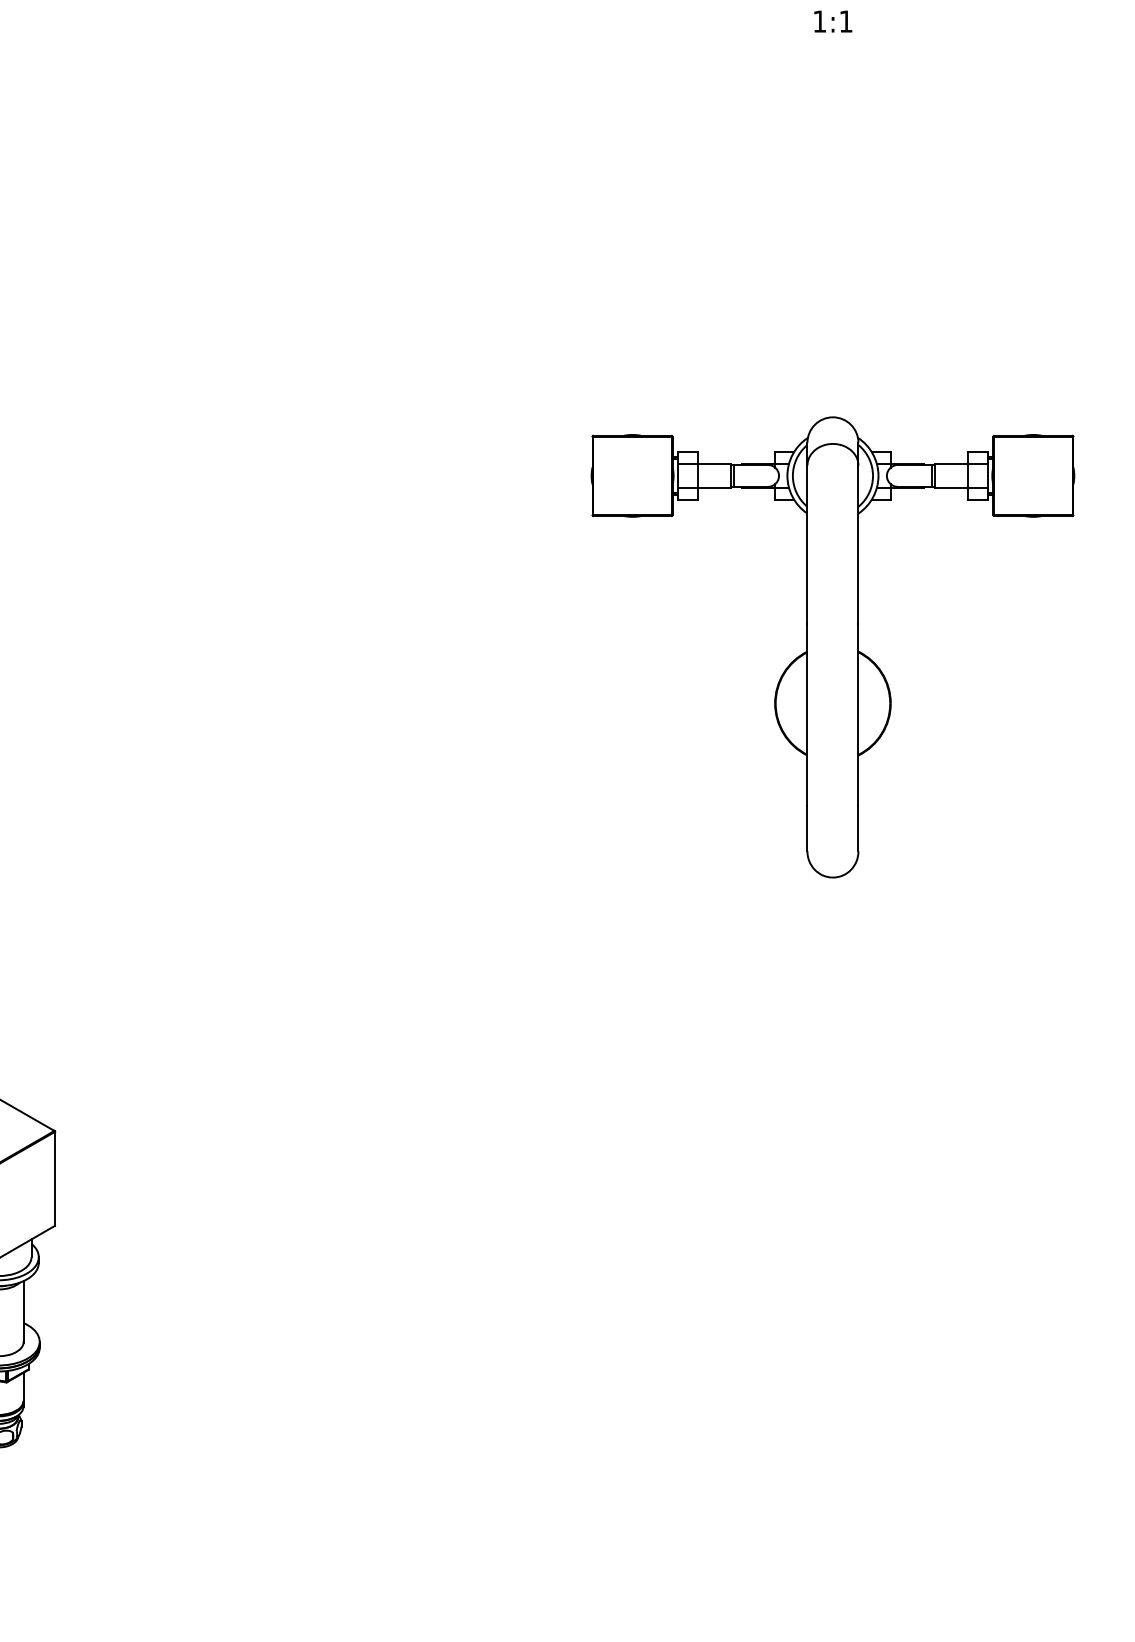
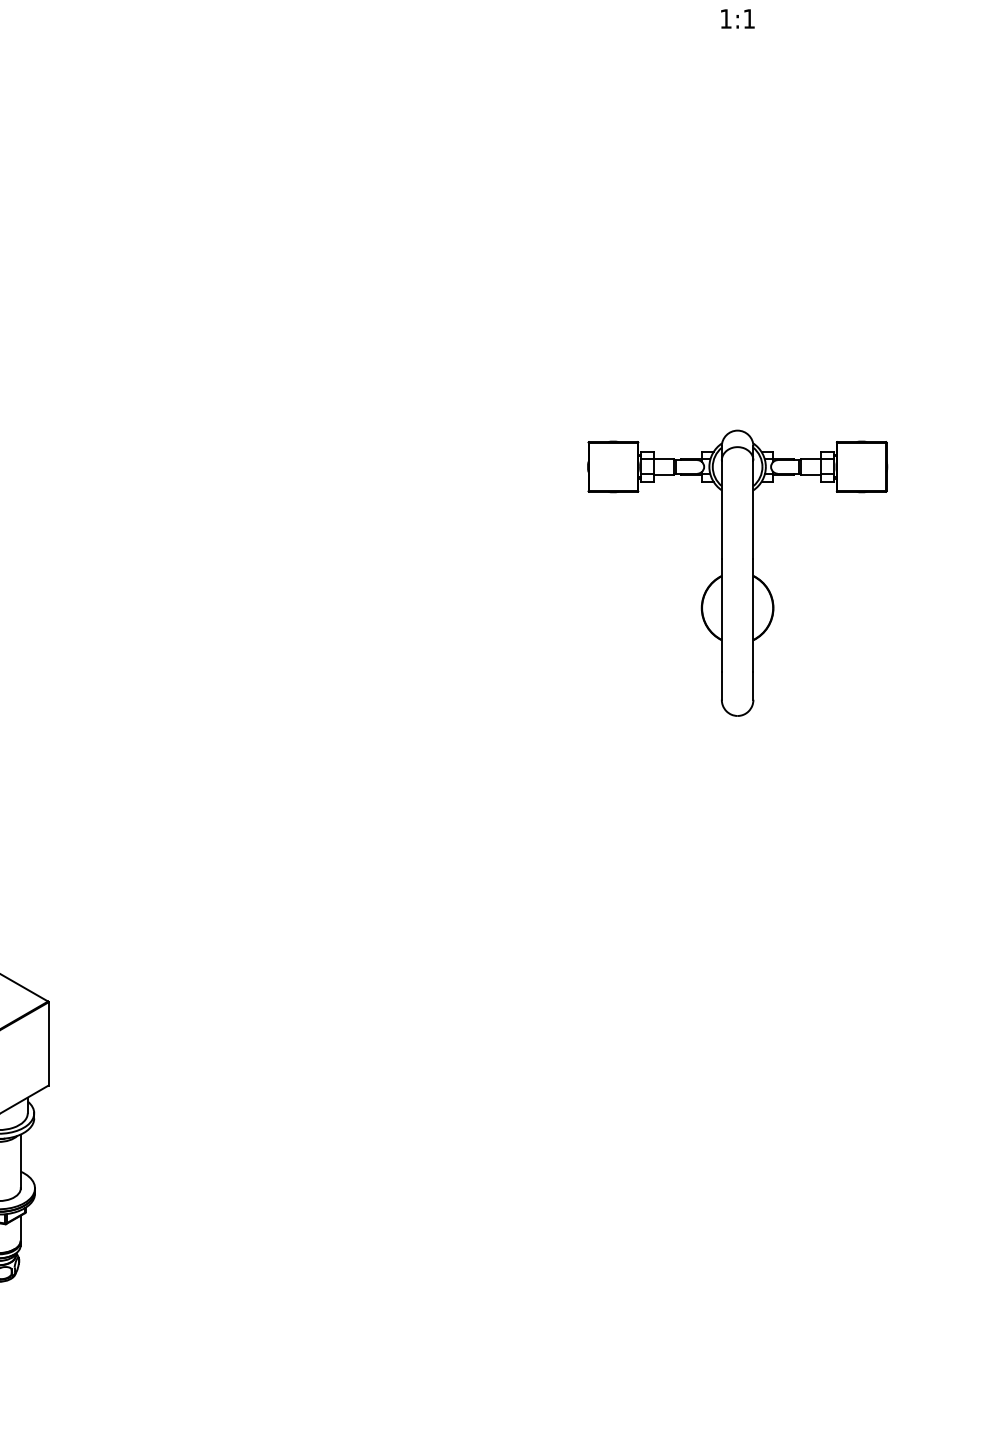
part: (832, 647) -> (737, 573), size x0.7

